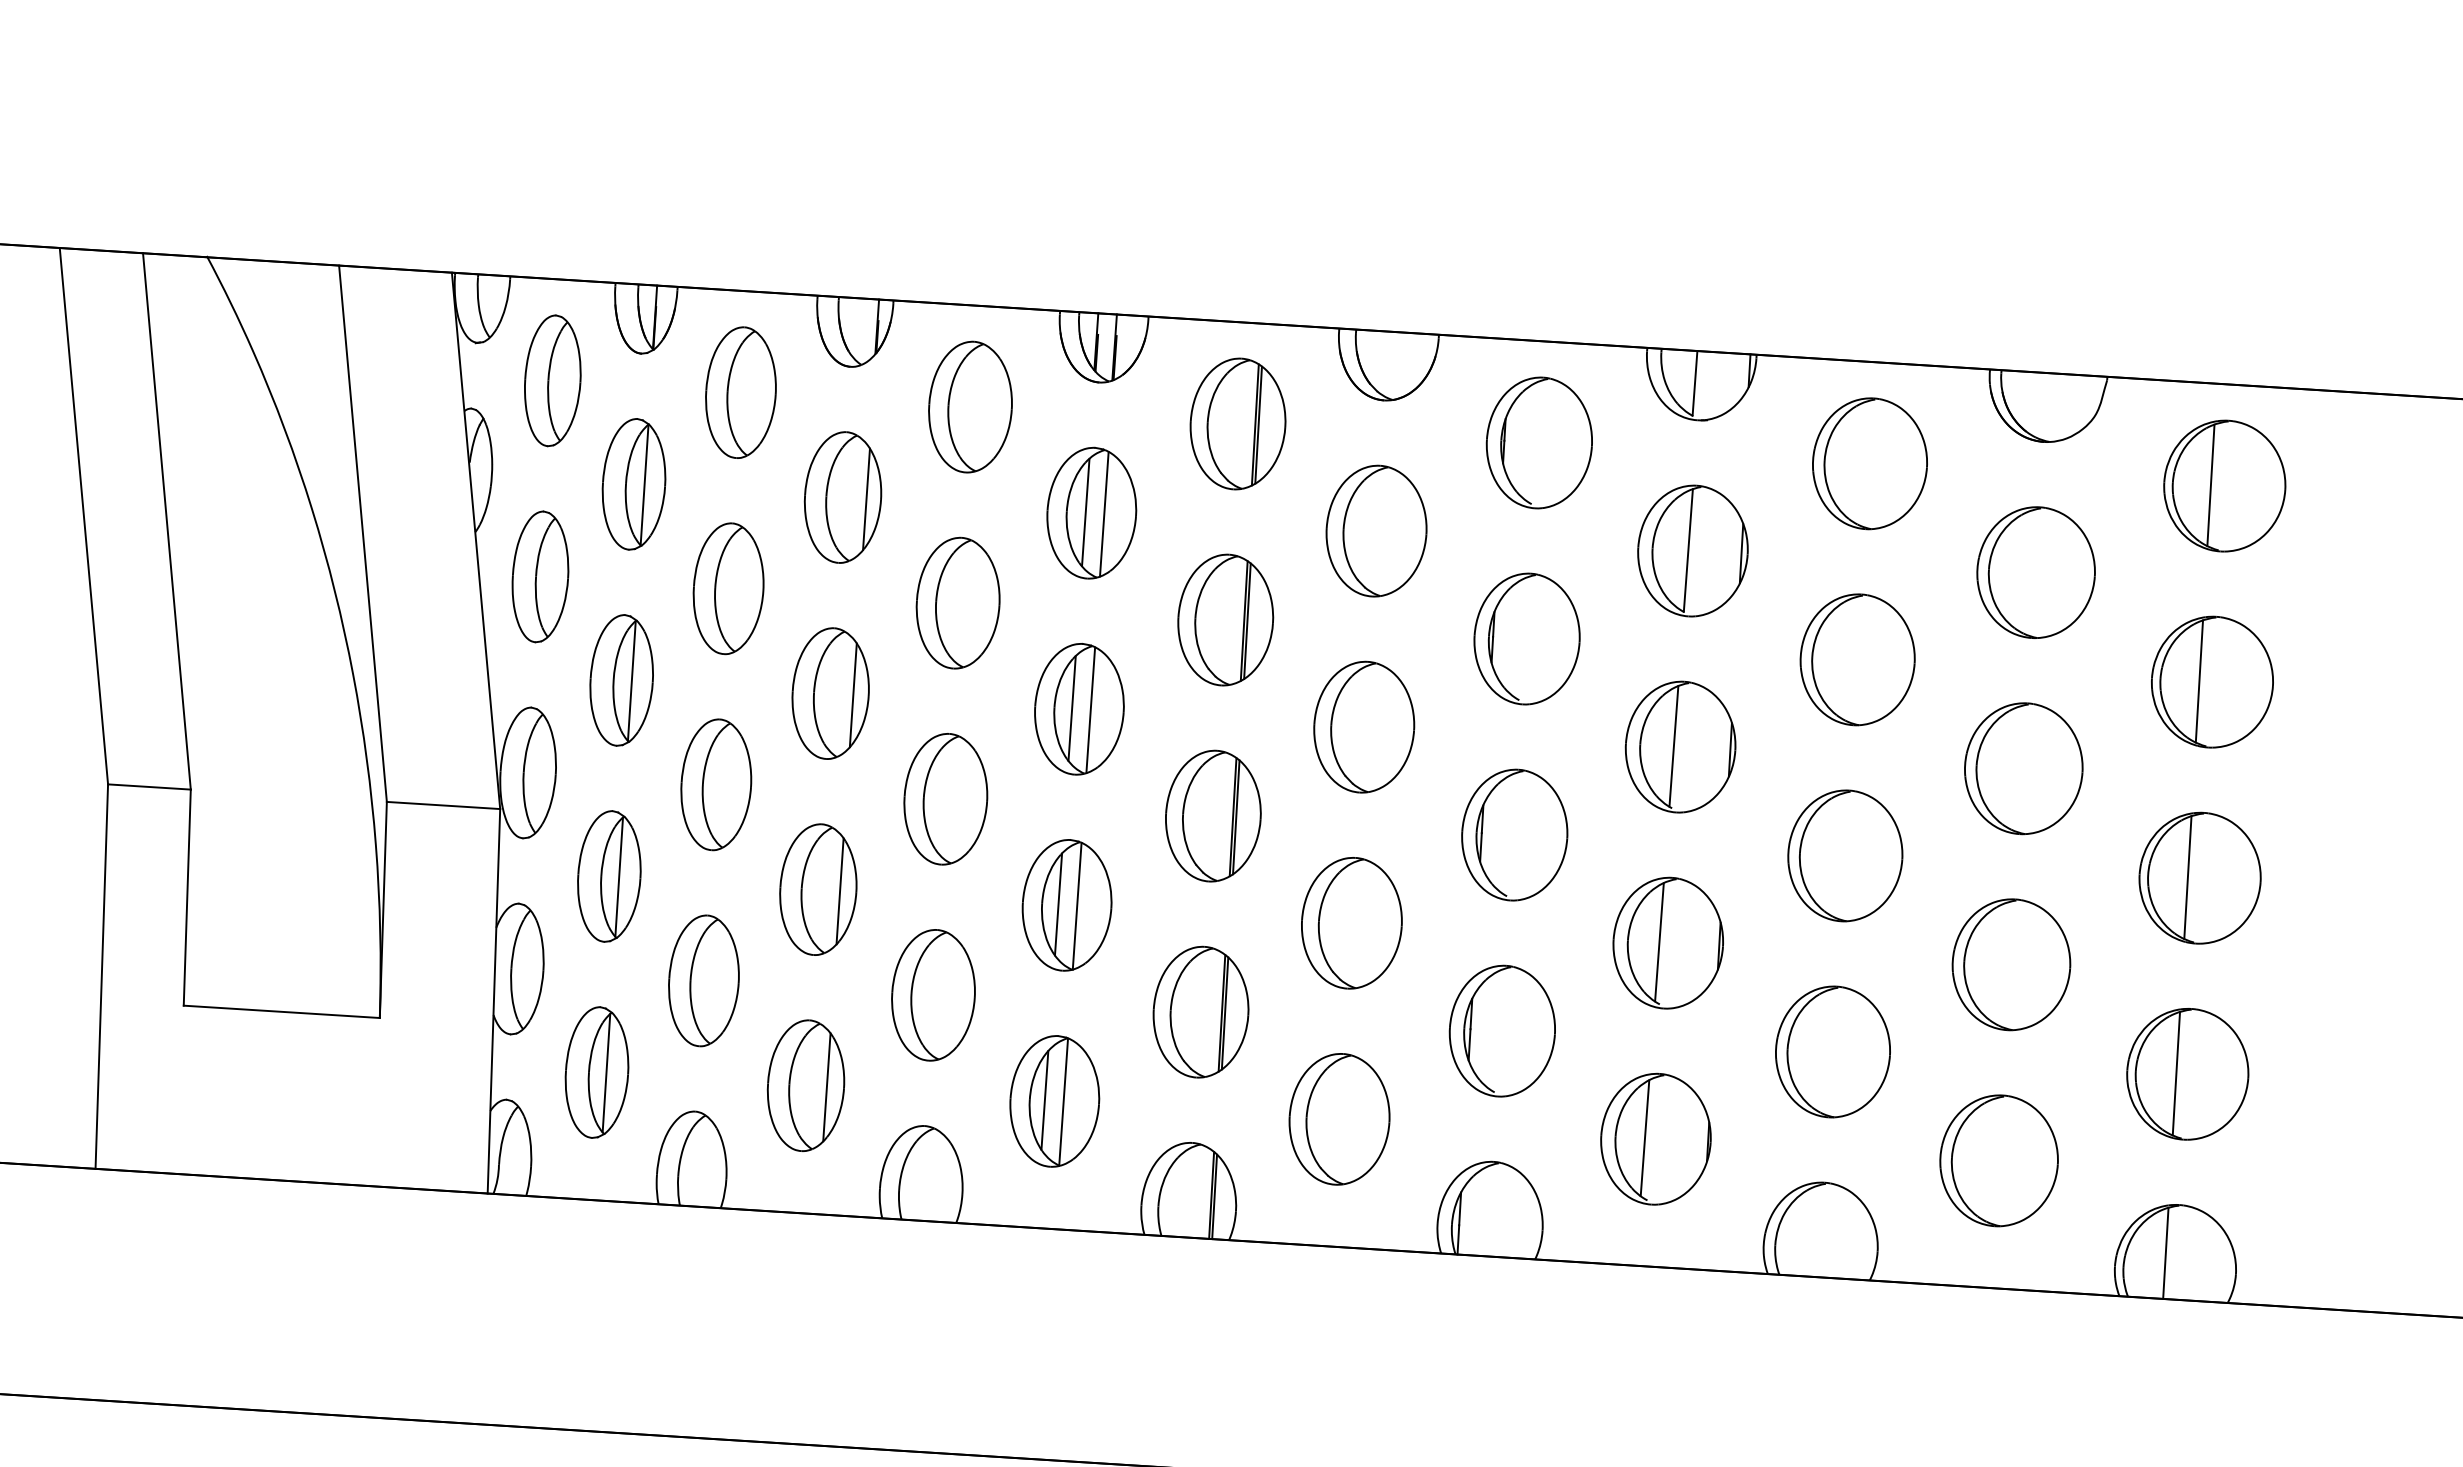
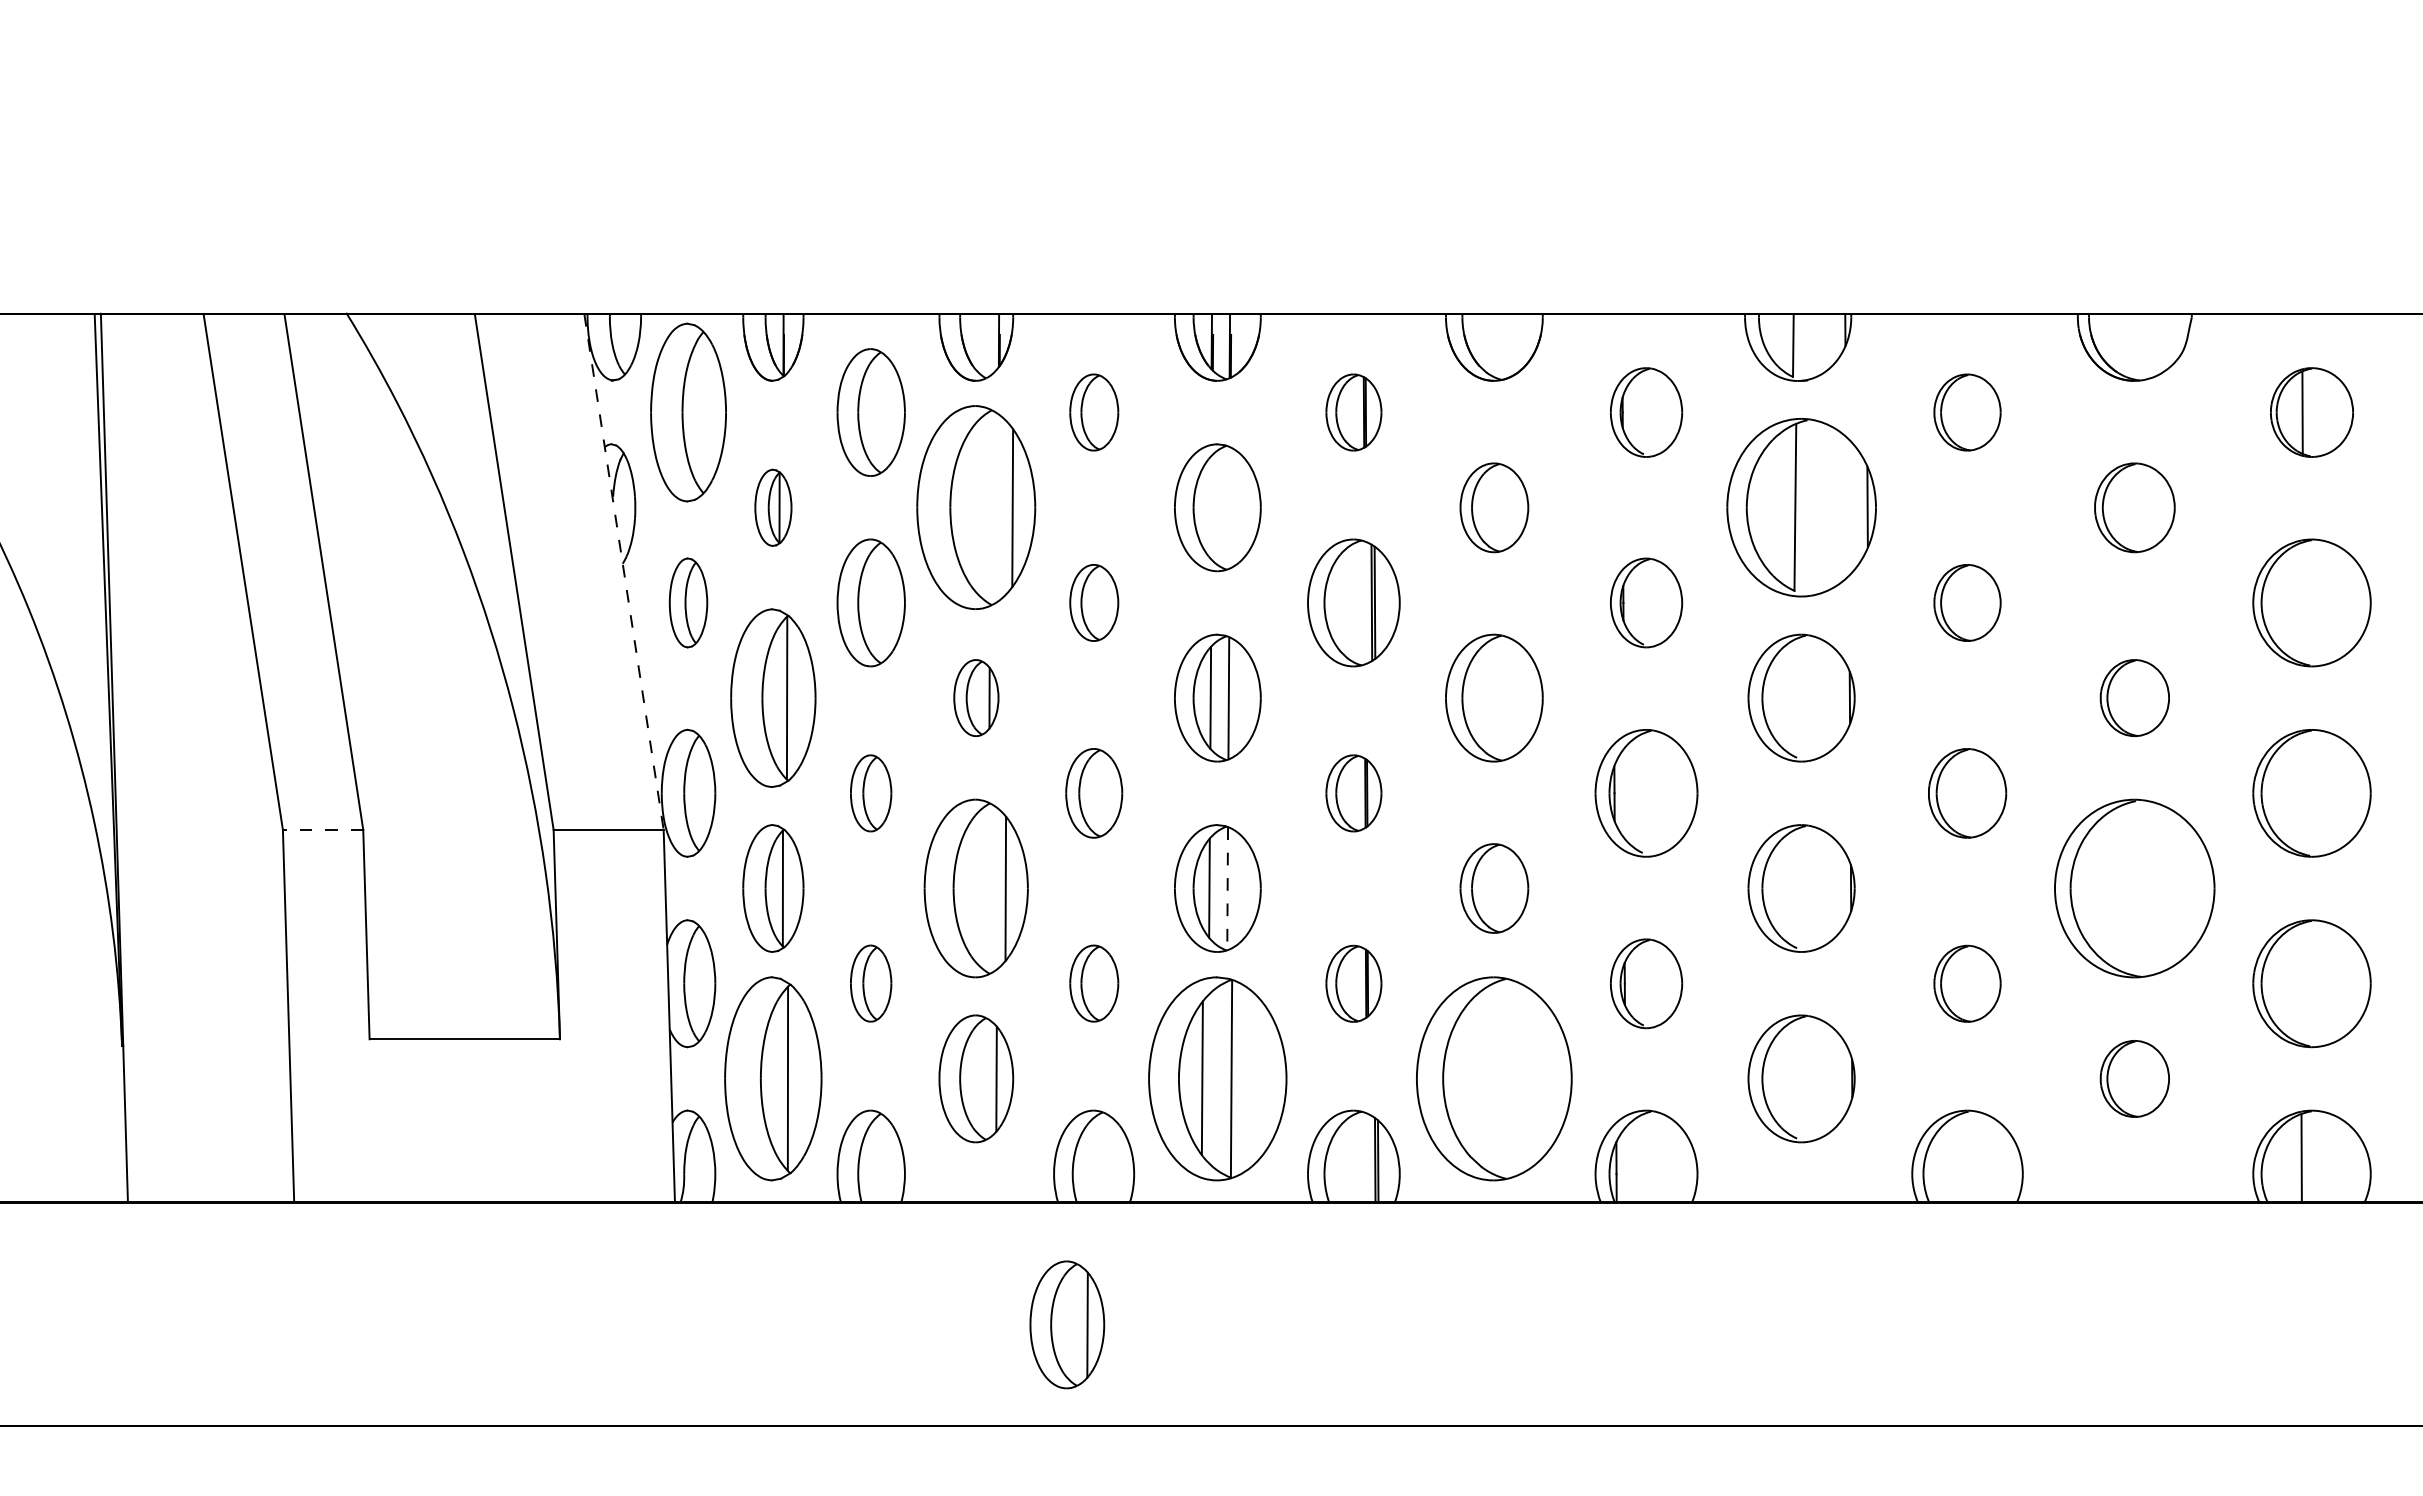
part: (552, 380) -> (688, 412), size x1.4
part: (970, 407) -> (1094, 412), size x0.6
part: (1237, 423) -> (1353, 412), size x0.6
part: (1539, 442) -> (1646, 412), size x0.7
part: (1869, 463) -> (1967, 412), size x0.6
part: (634, 484) -> (773, 507), size x0.6
part: (2224, 485) -> (2311, 412), size x0.7
part: (843, 497) -> (976, 507), size x1.6
line: (1085, 512) -> (1211, 507), removed
line: (1103, 513) -> (1229, 507), removed
part: (1376, 530) -> (1494, 507), size x0.7
line: (476, 540) -> (624, 571), solid -> dashed
part: (1692, 550) -> (1801, 507), size x1.4
part: (2035, 572) -> (2134, 507), size x0.7
part: (540, 576) -> (688, 602), size x0.7
part: (958, 602) -> (1094, 602), size x0.6
part: (1527, 638) -> (1646, 602), size x0.7
part: (1857, 659) -> (1967, 602), size x0.6
part: (621, 679) -> (773, 697), size x1.4
line: (2199, 680) -> (2299, 602), removed
part: (830, 693) -> (976, 697), size x0.6
line: (1673, 746) -> (1794, 697), removed
part: (2023, 768) -> (2134, 697), size x0.6
part: (715, 785) -> (870, 793), size x0.6
line: (148, 786) -> (322, 829), solid -> dashed
part: (946, 799) -> (1094, 793), size x0.7
part: (1212, 816) -> (1353, 793), size x0.6
part: (1845, 856) -> (1967, 793), size x0.7
line: (2187, 877) -> (2299, 793), removed
part: (818, 889) -> (976, 888), size x1.4
line: (1077, 905) -> (1227, 888), solid -> dashed
part: (1352, 923) -> (1494, 888), size x0.7
line: (1658, 941) -> (1792, 887), removed
part: (2011, 964) -> (2134, 888), size x1.4
part: (703, 980) -> (870, 983), size x0.6
part: (933, 995) -> (1094, 983), size x0.6
part: (1200, 1011) -> (1353, 983), size x0.6
part: (1502, 1030) -> (1646, 983), size x0.7
part: (1832, 1051) -> (1967, 983), size x0.6
part: (597, 1072) -> (773, 1078), size x1.6
line: (2175, 1073) -> (2300, 983), removed
part: (1054, 1100) -> (1217, 1078), size x1.6
part: (1339, 1118) -> (1494, 1078), size x1.6
line: (1644, 1138) -> (1790, 1078), removed
part: (1998, 1160) -> (2134, 1078), size x0.6
part: (884, 1344) -> (1067, 1324), added

